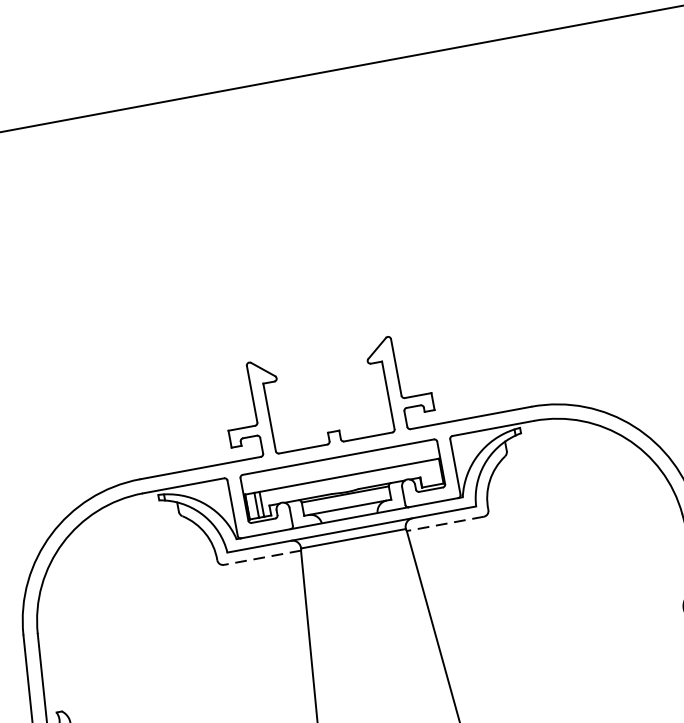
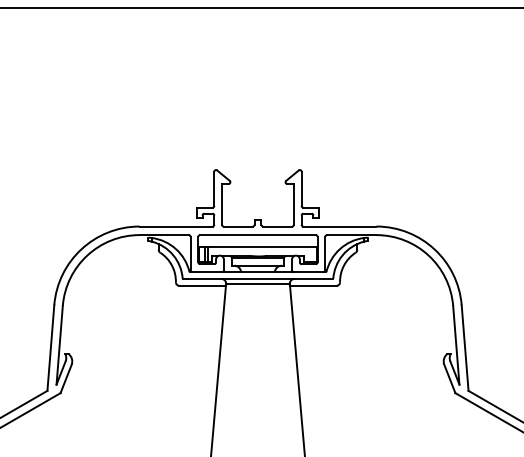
line: (443, 523) -> (312, 285), dashed -> solid
line: (262, 557) -> (202, 285), dashed -> solid

